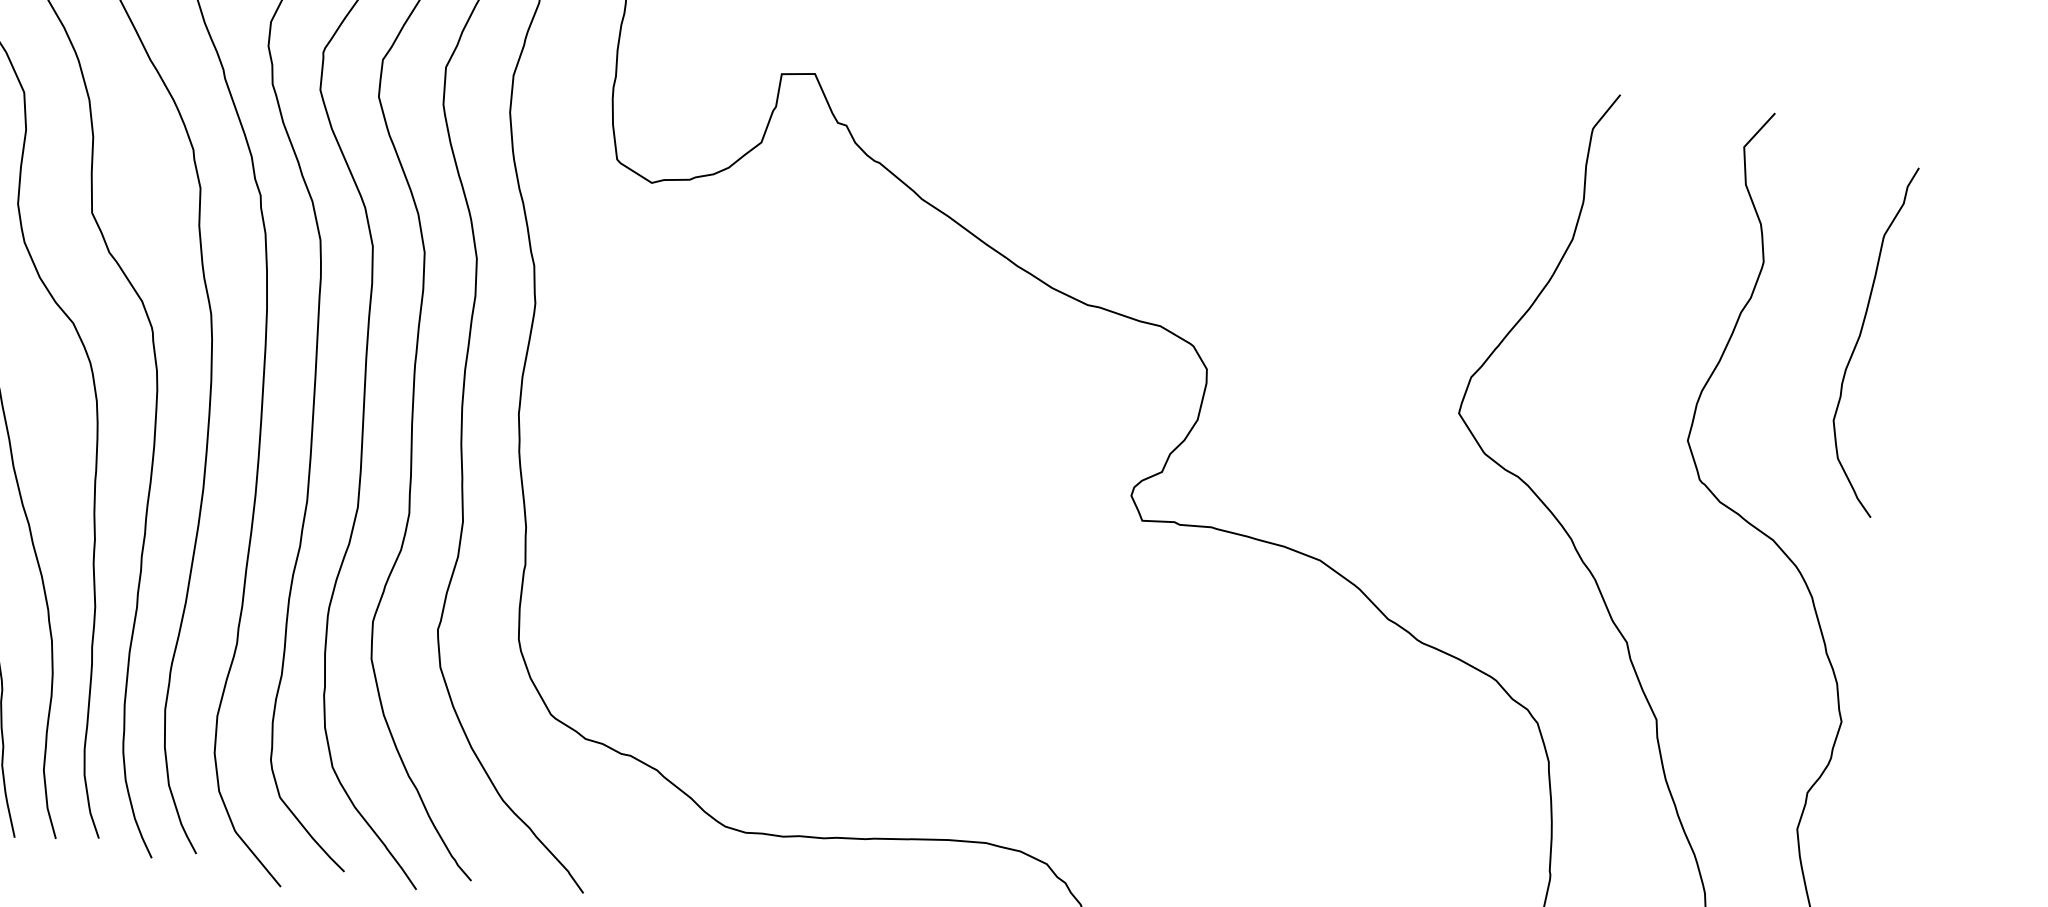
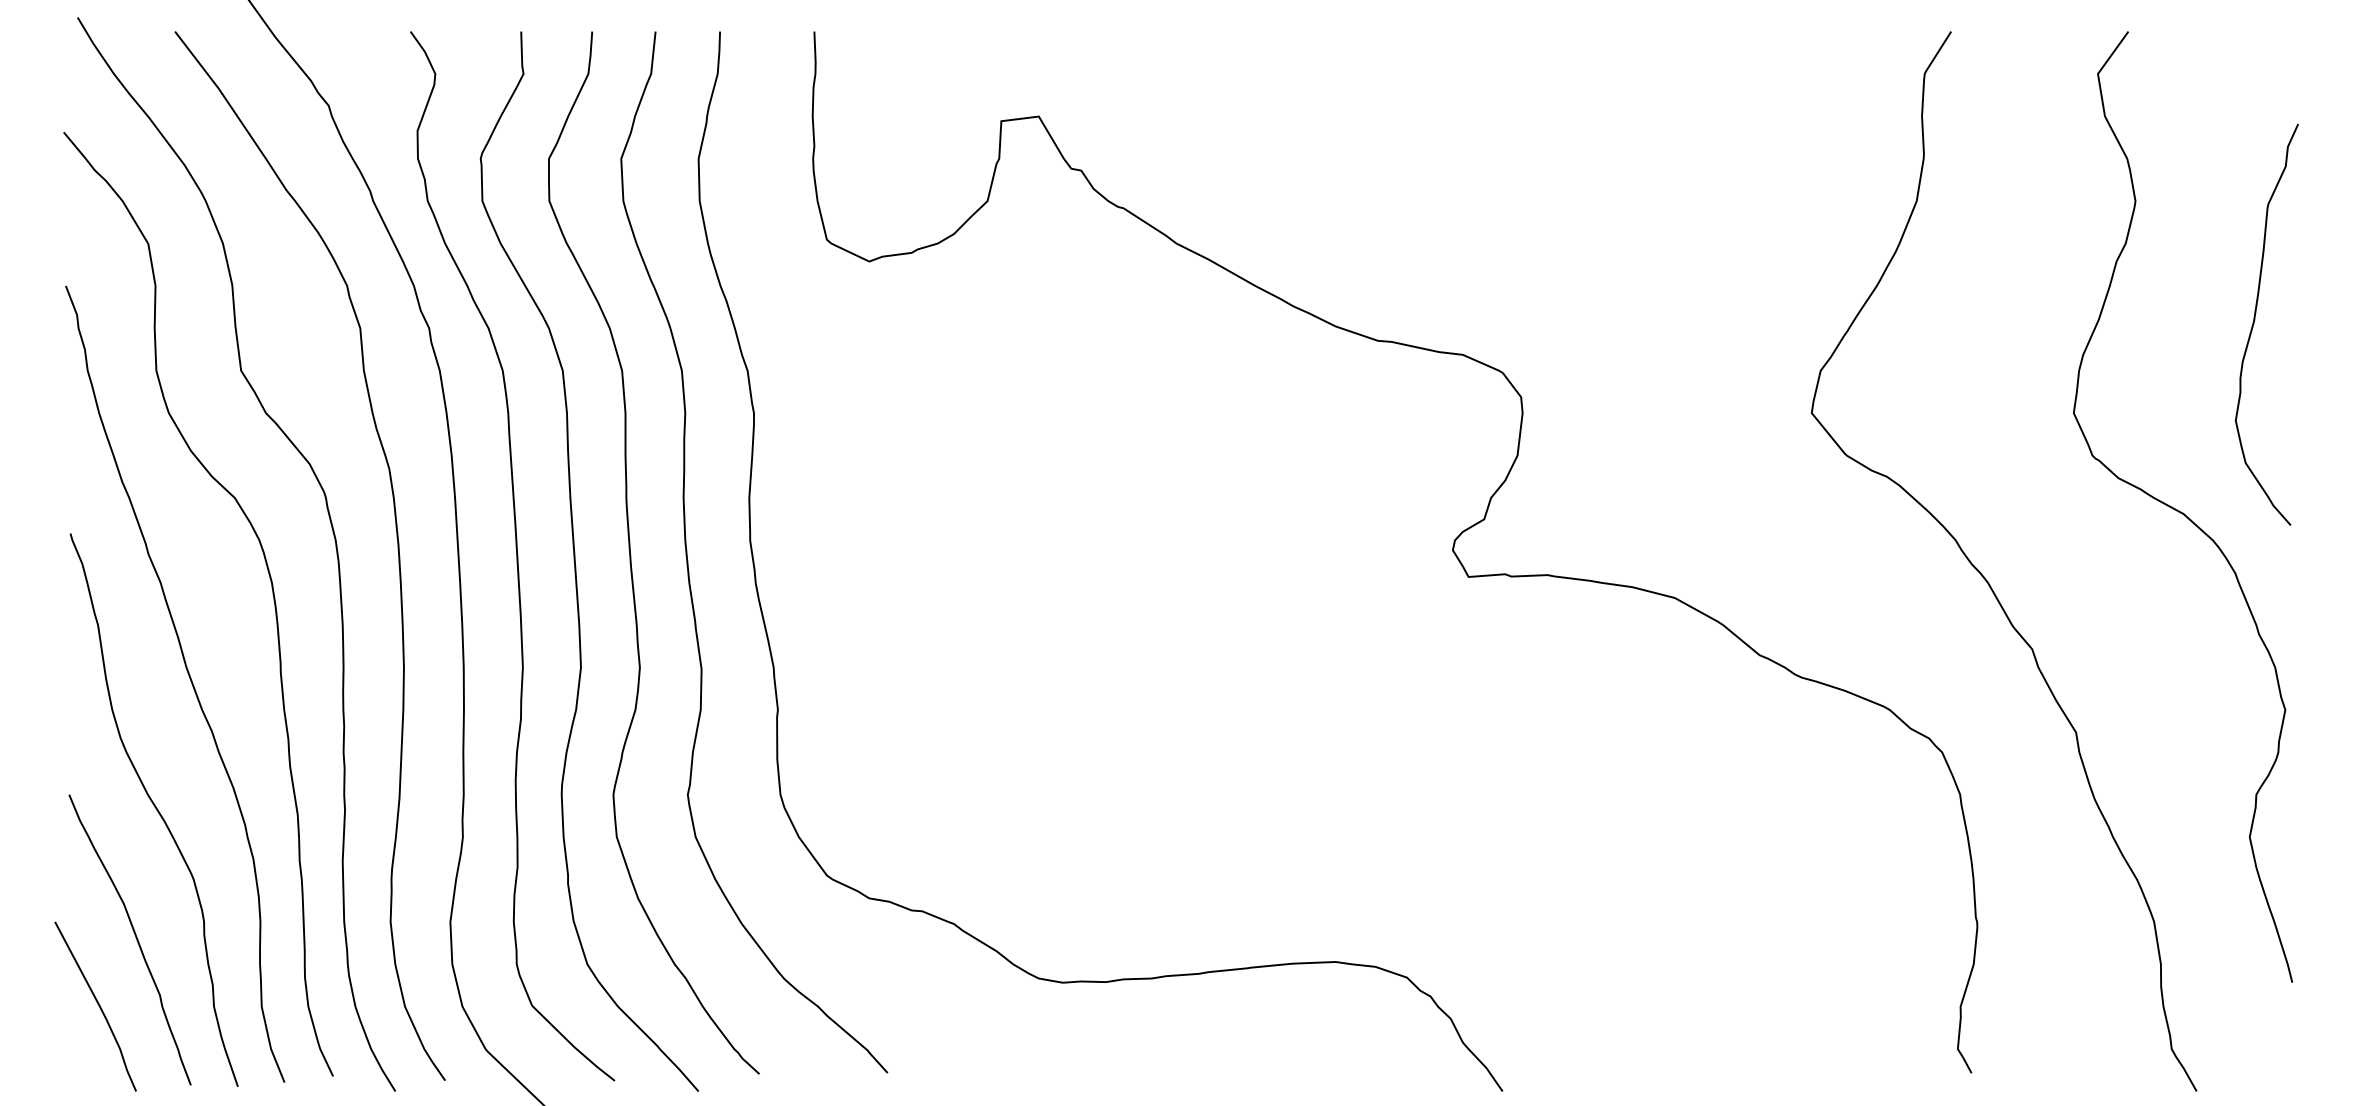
curve: (1861, 335) -> (2255, 320), moved

